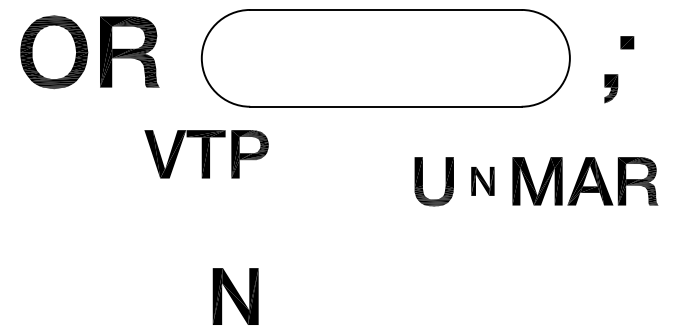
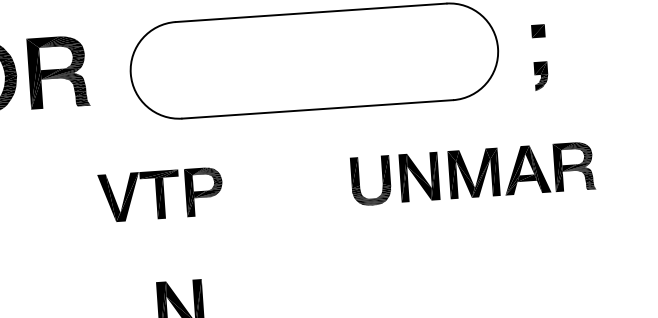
part: (627, 42) -> (538, 30), moved
part: (206, 154) -> (160, 195), moved
part: (482, 181) -> (419, 177), size x1.67

